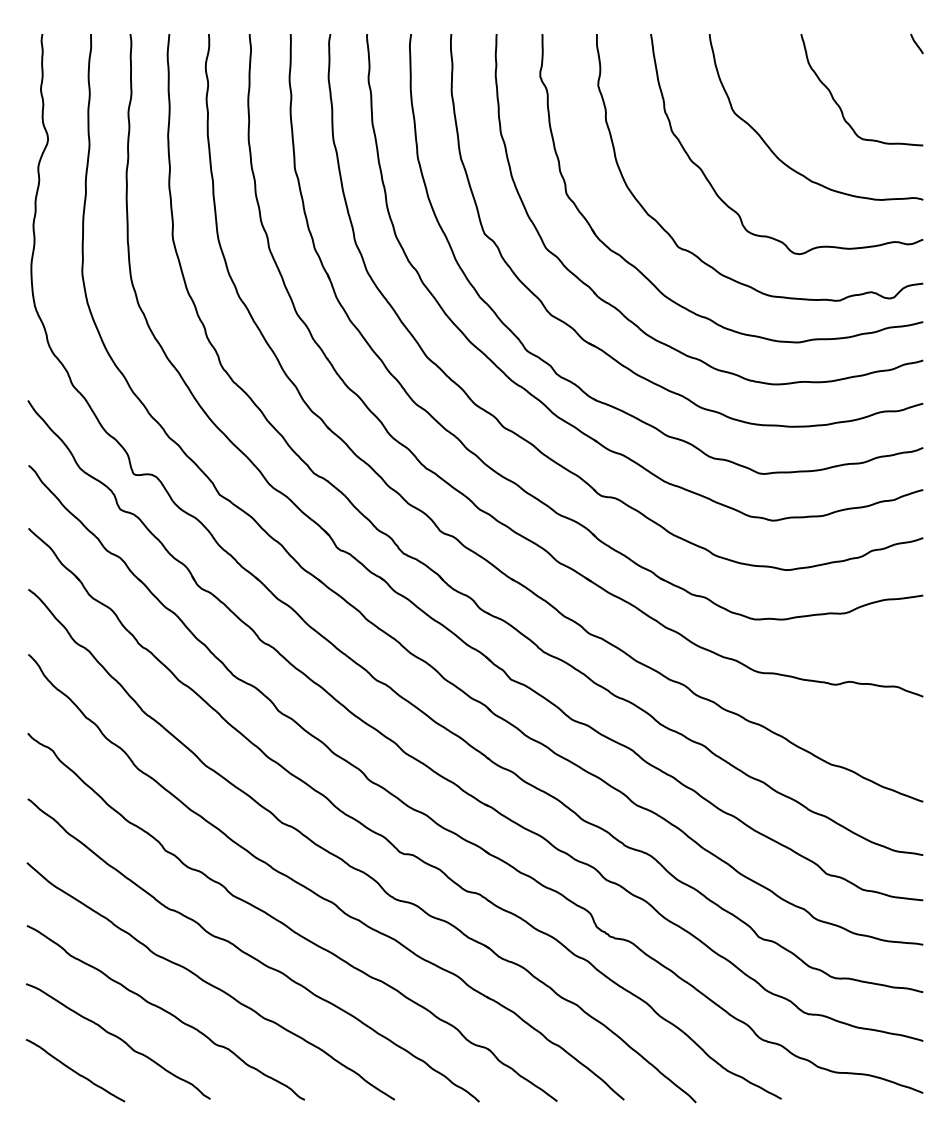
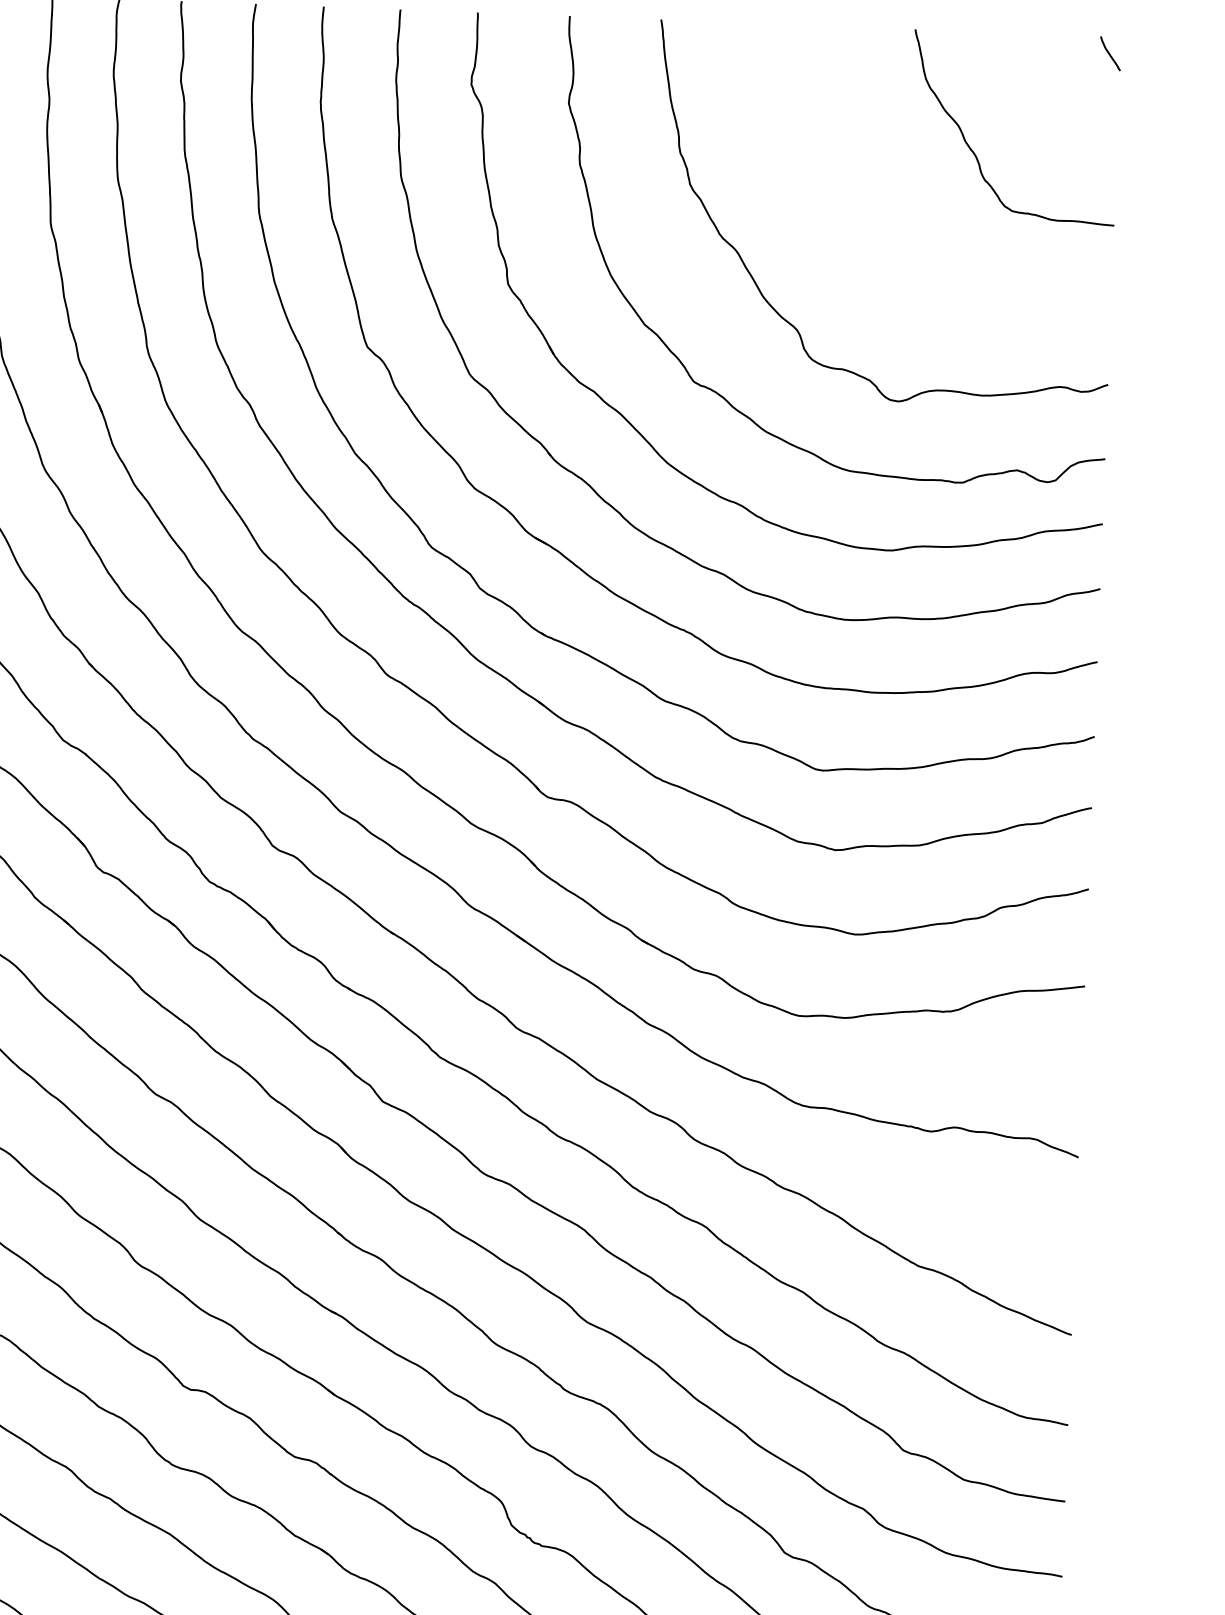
curve: (775, 153) -> (864, 229), removed

